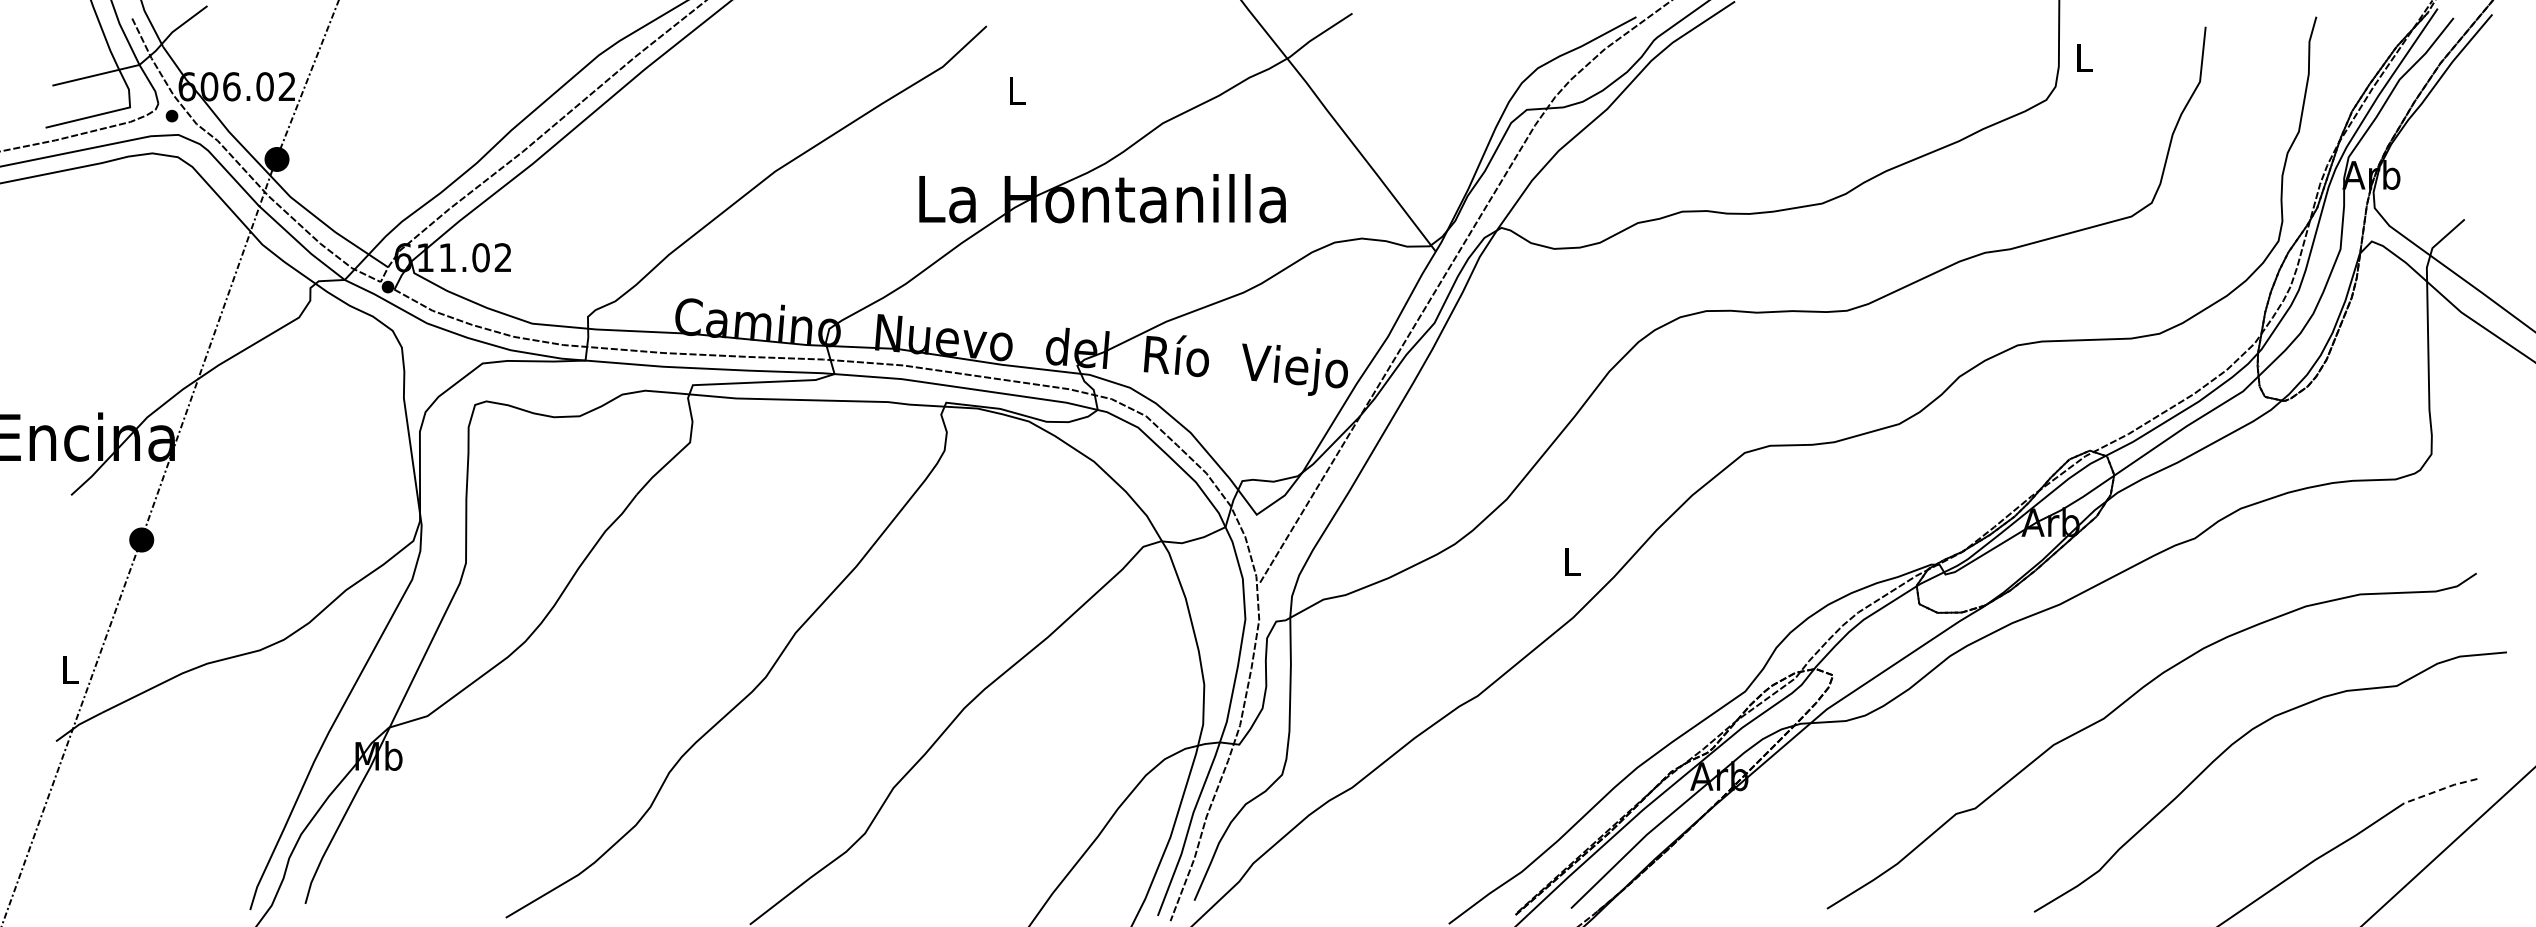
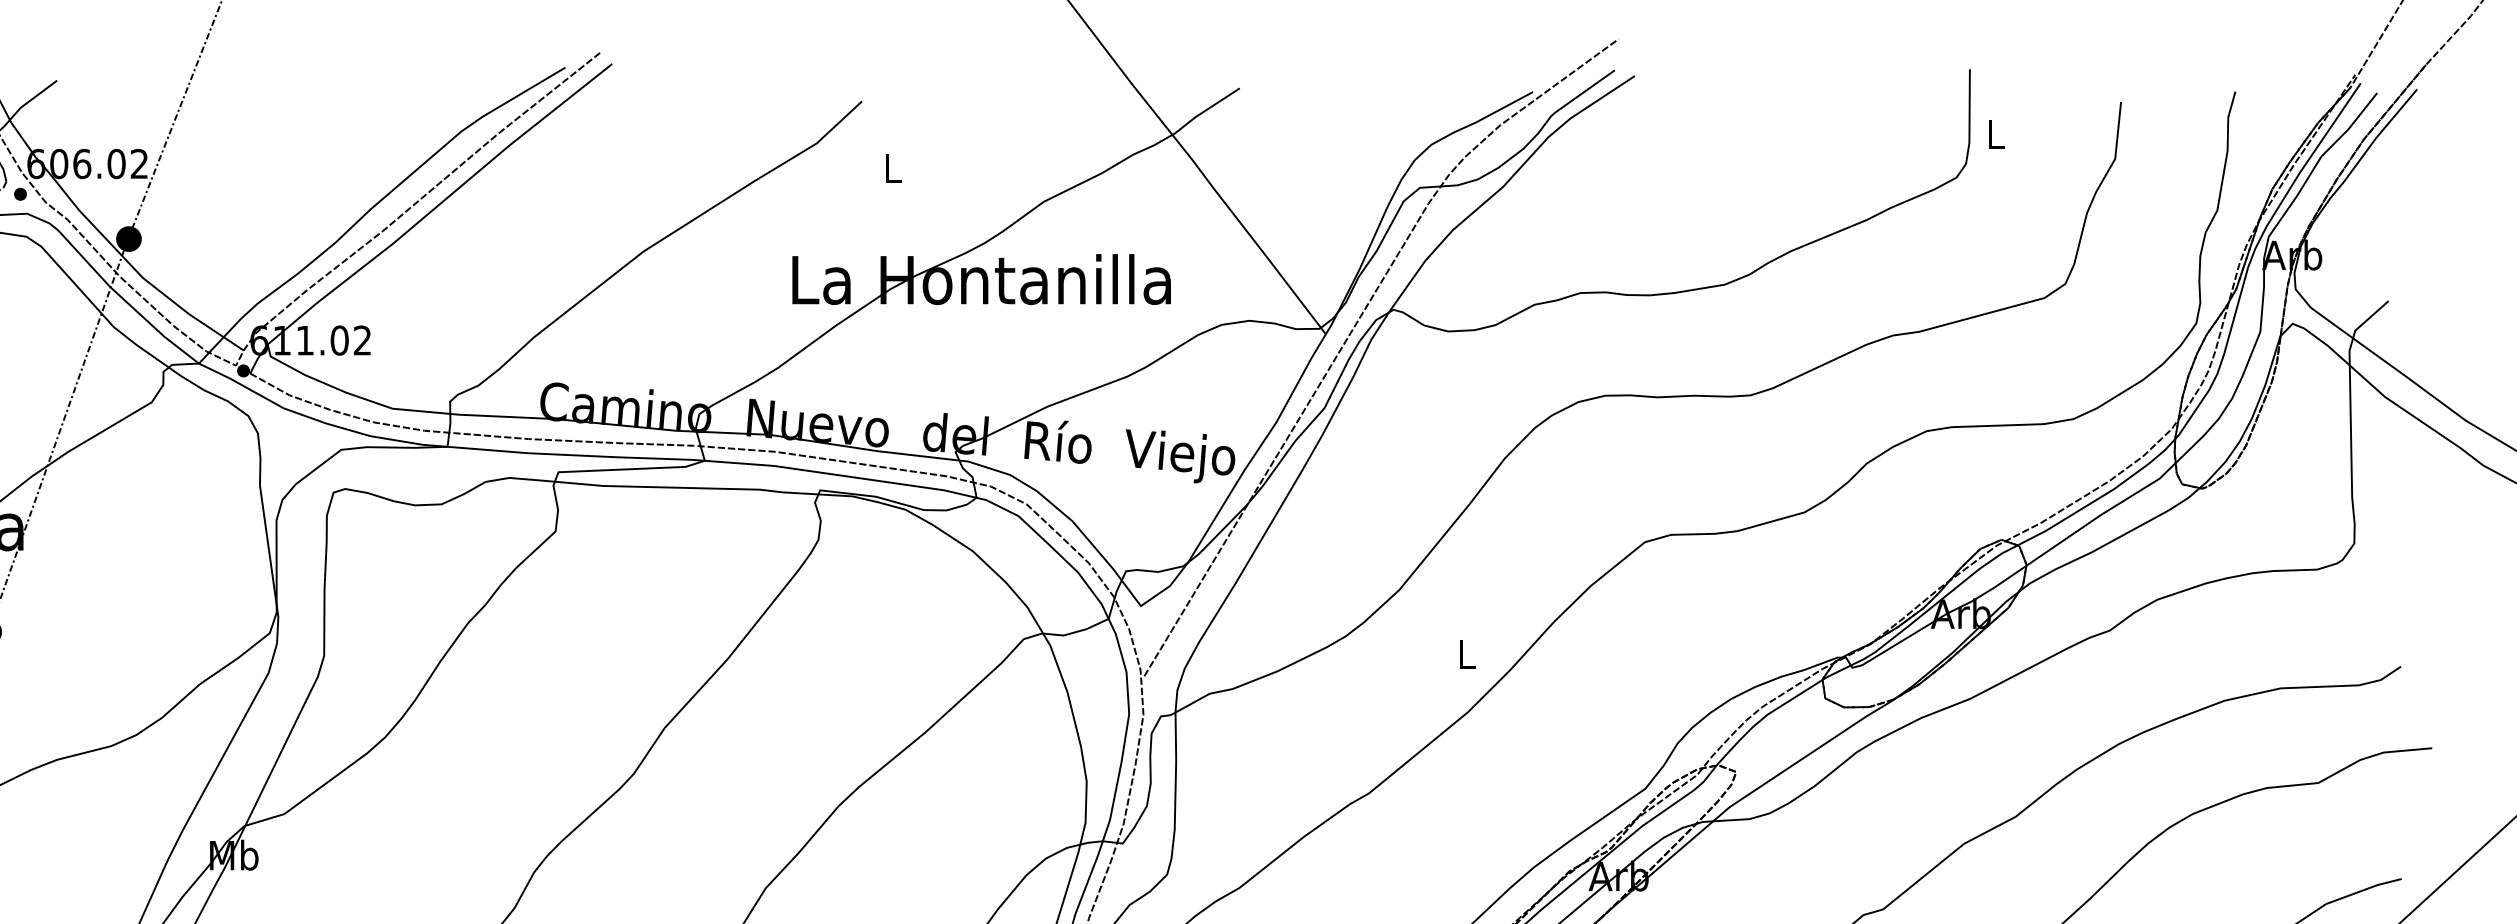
line: (2440, 789) -> (2363, 889), dashed -> solid

